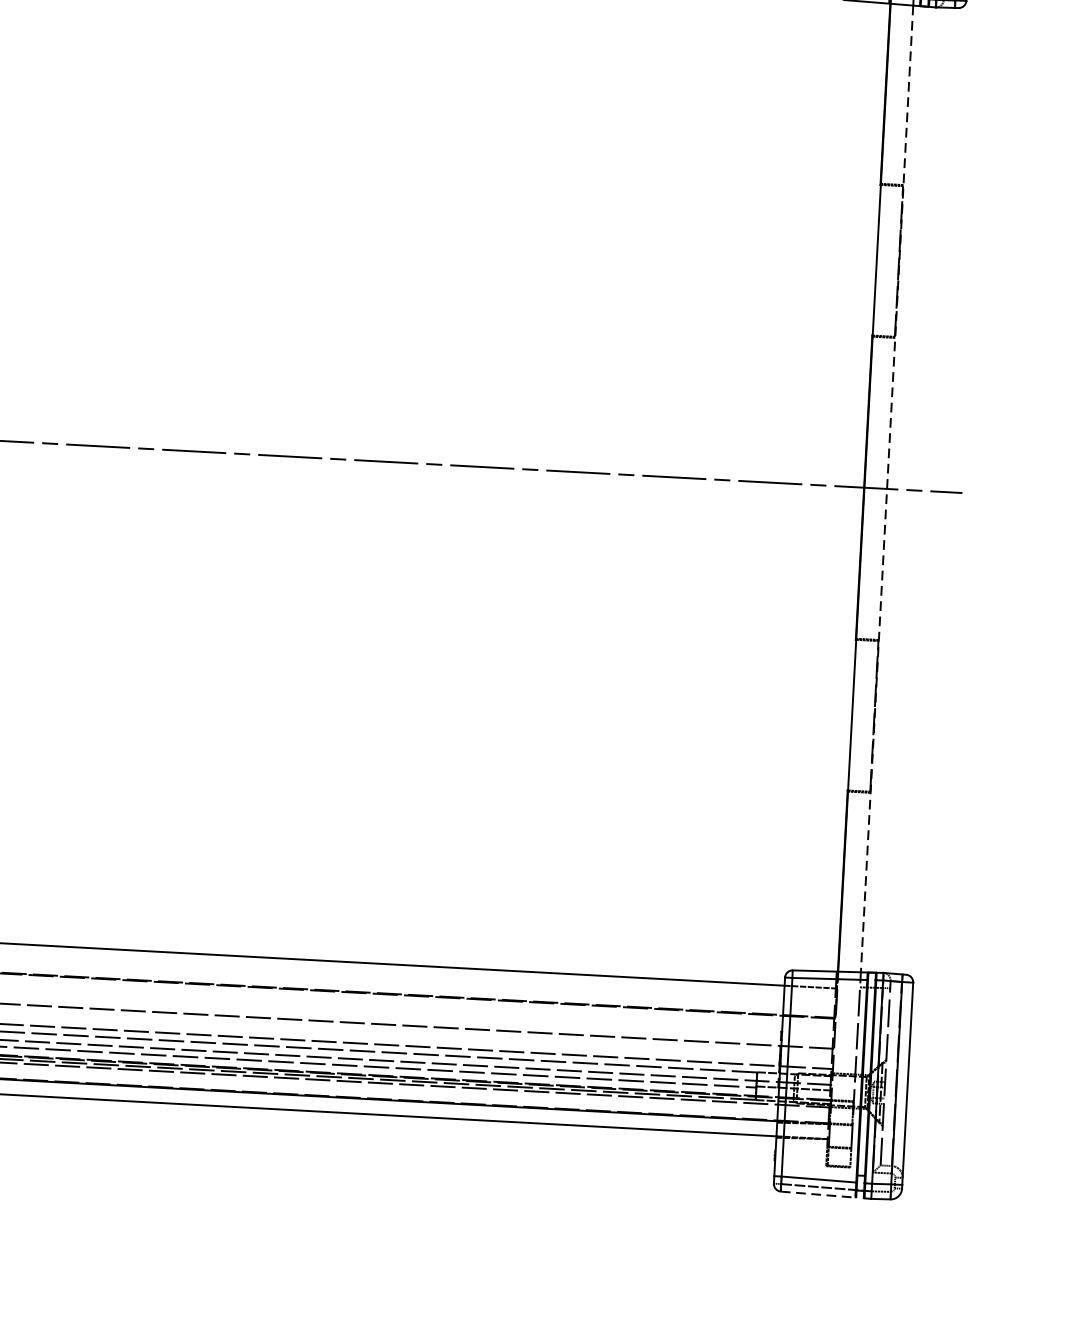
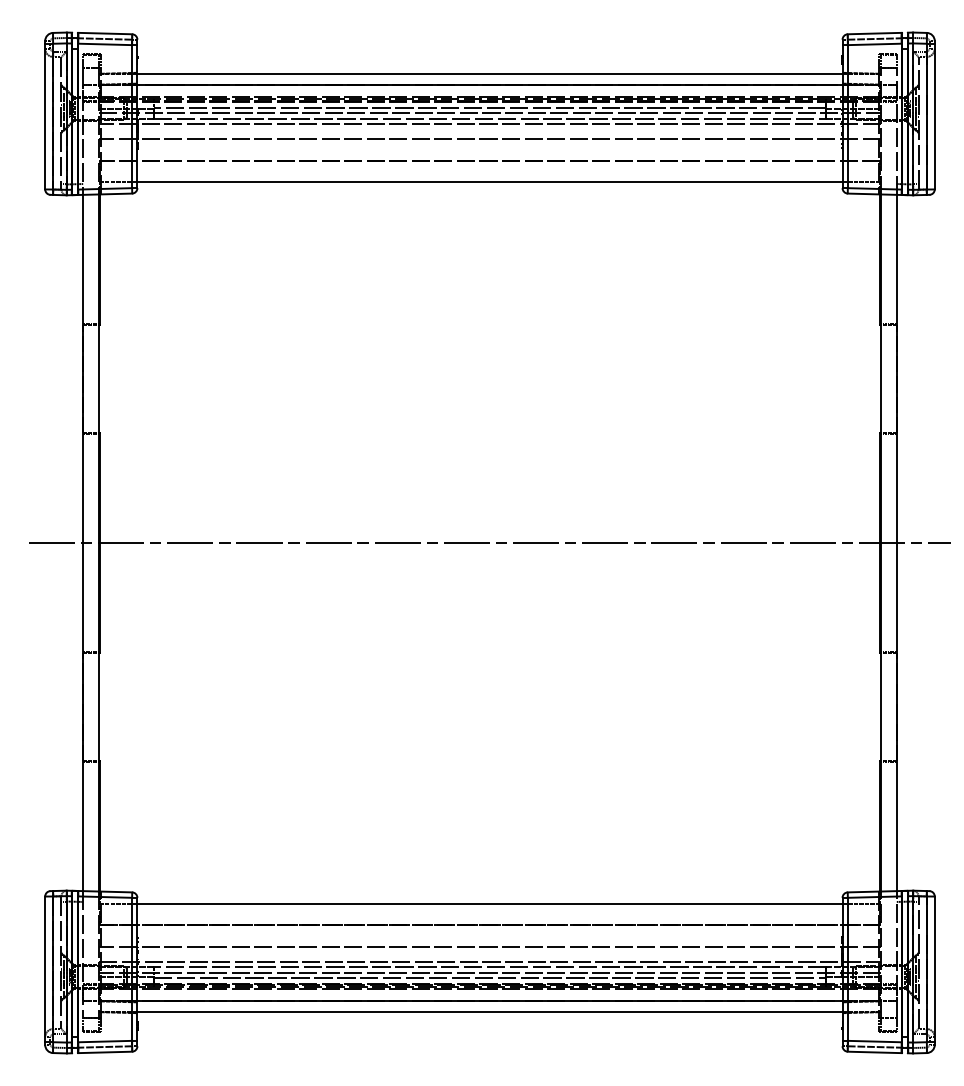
line: (886, 489) -> (896, 543), dashed -> solid
line: (817, 1194) -> (874, 1052), dashed -> solid

